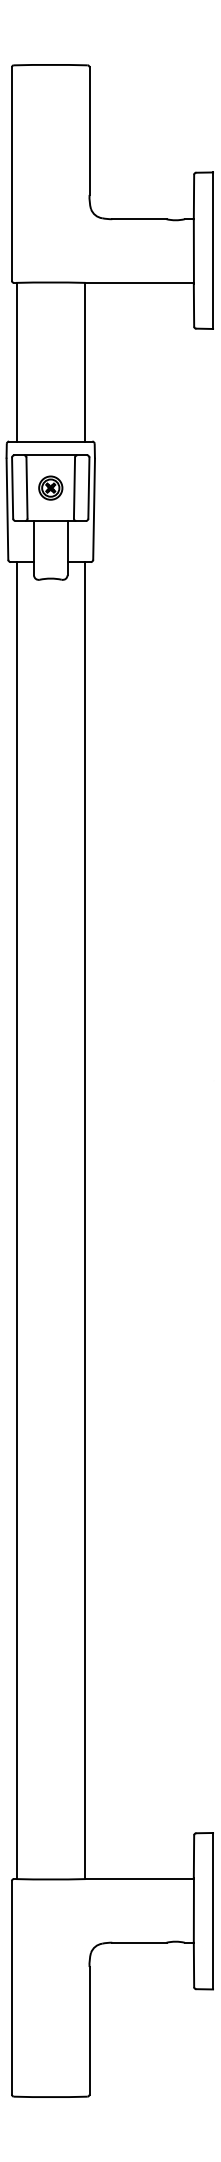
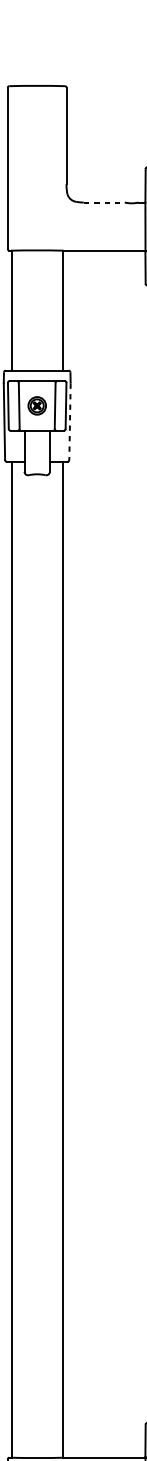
line: (139, 219) -> (104, 202), solid -> dashed
line: (94, 509) -> (70, 422), solid -> dashed

